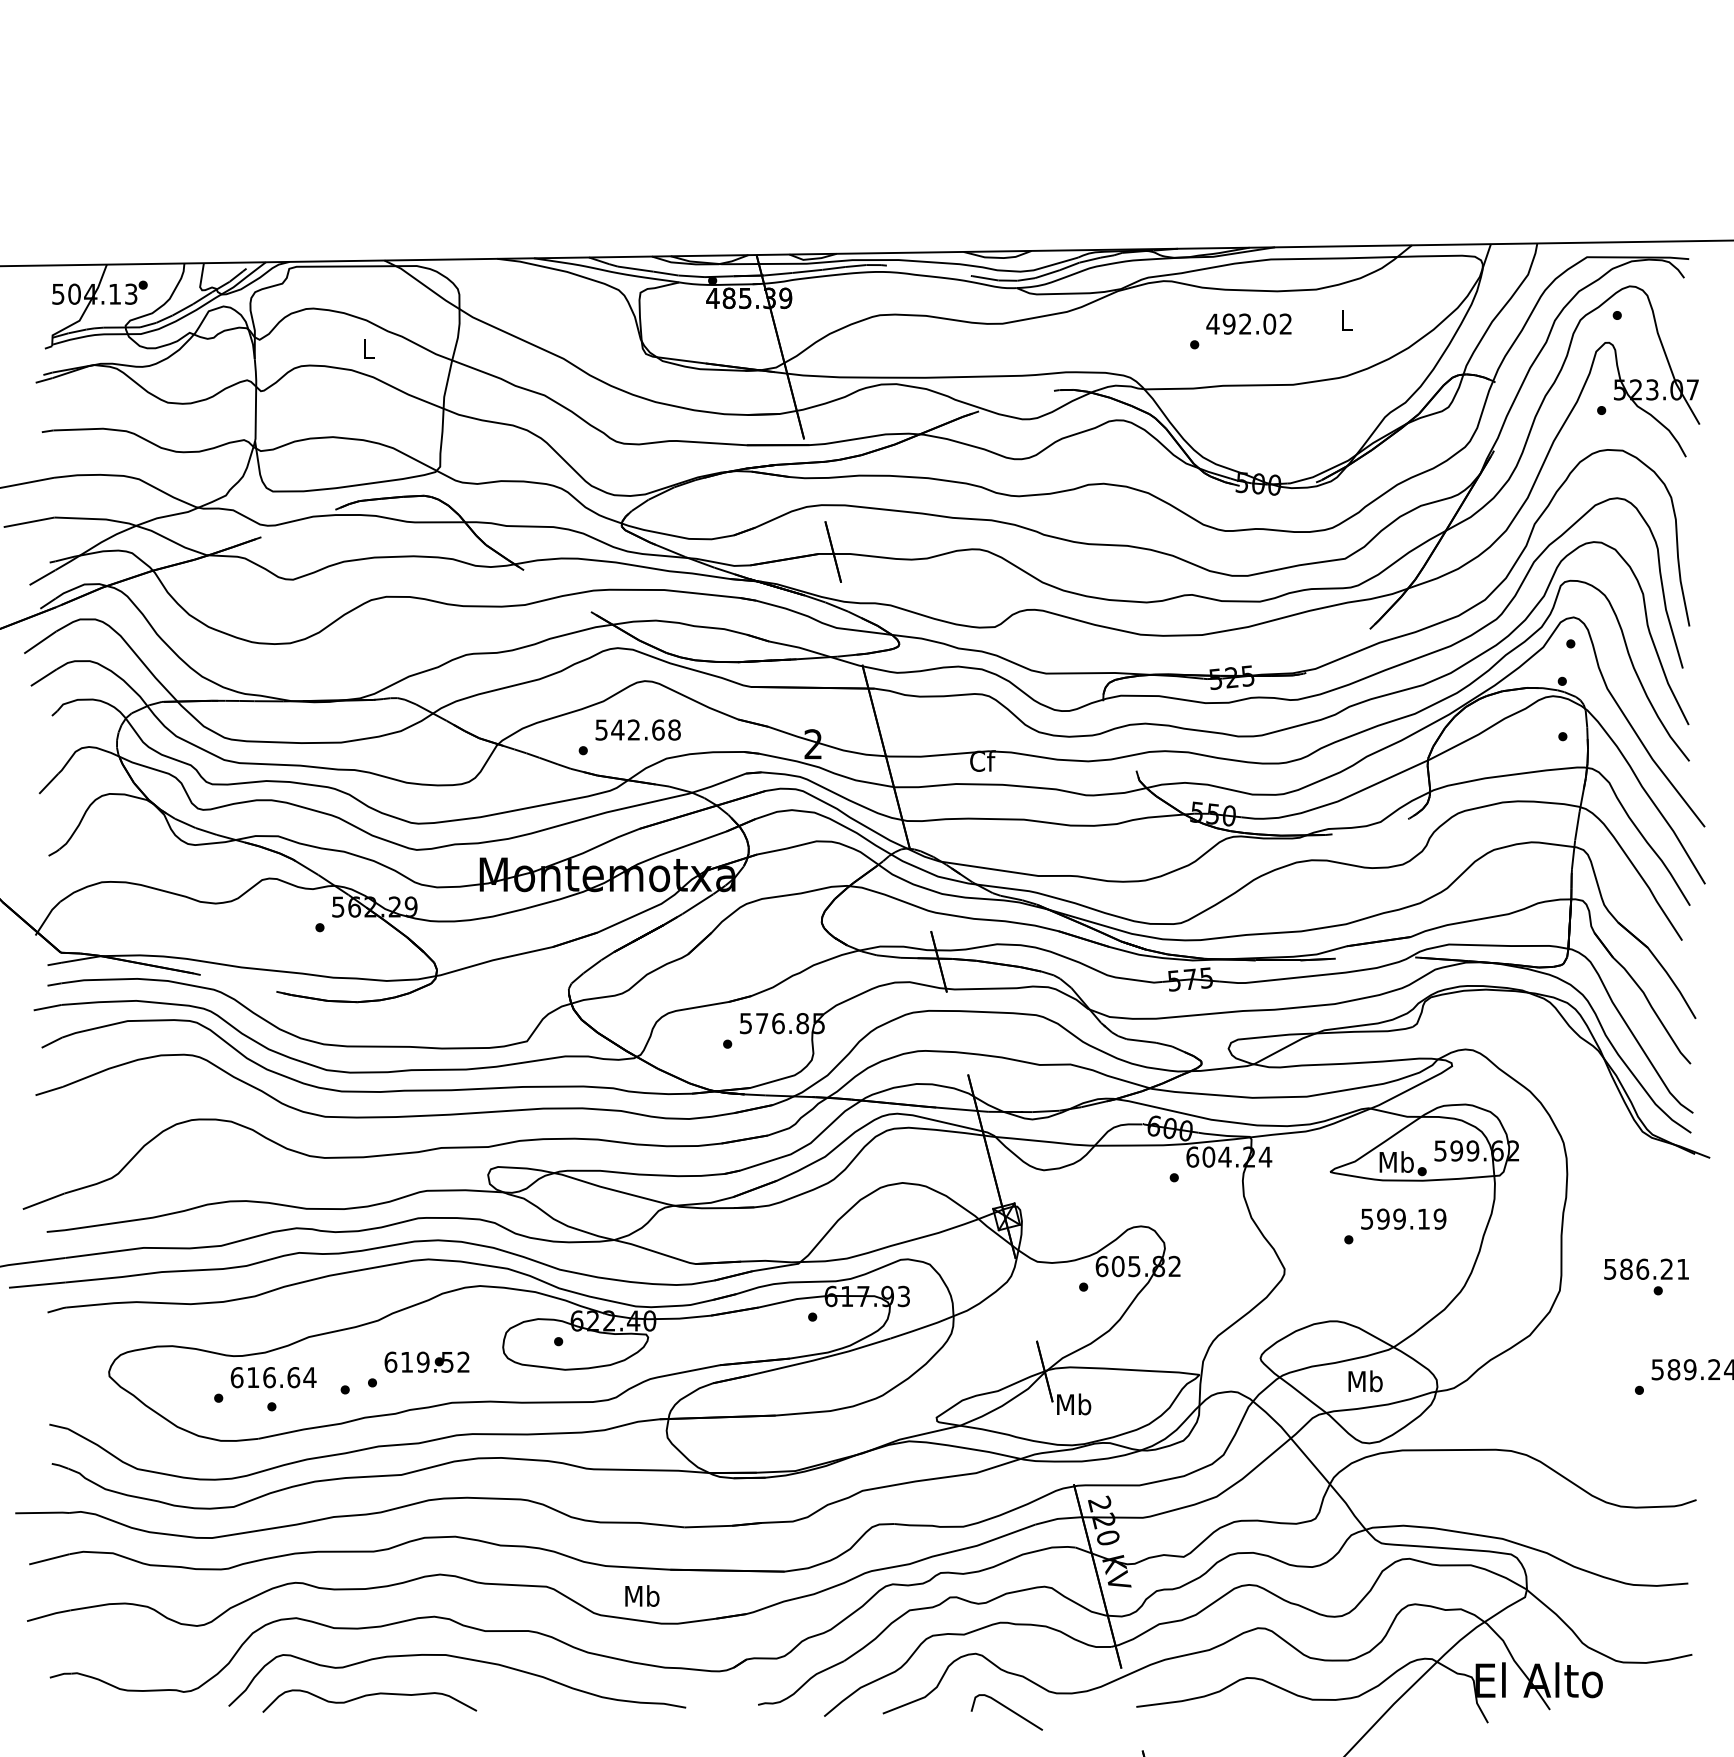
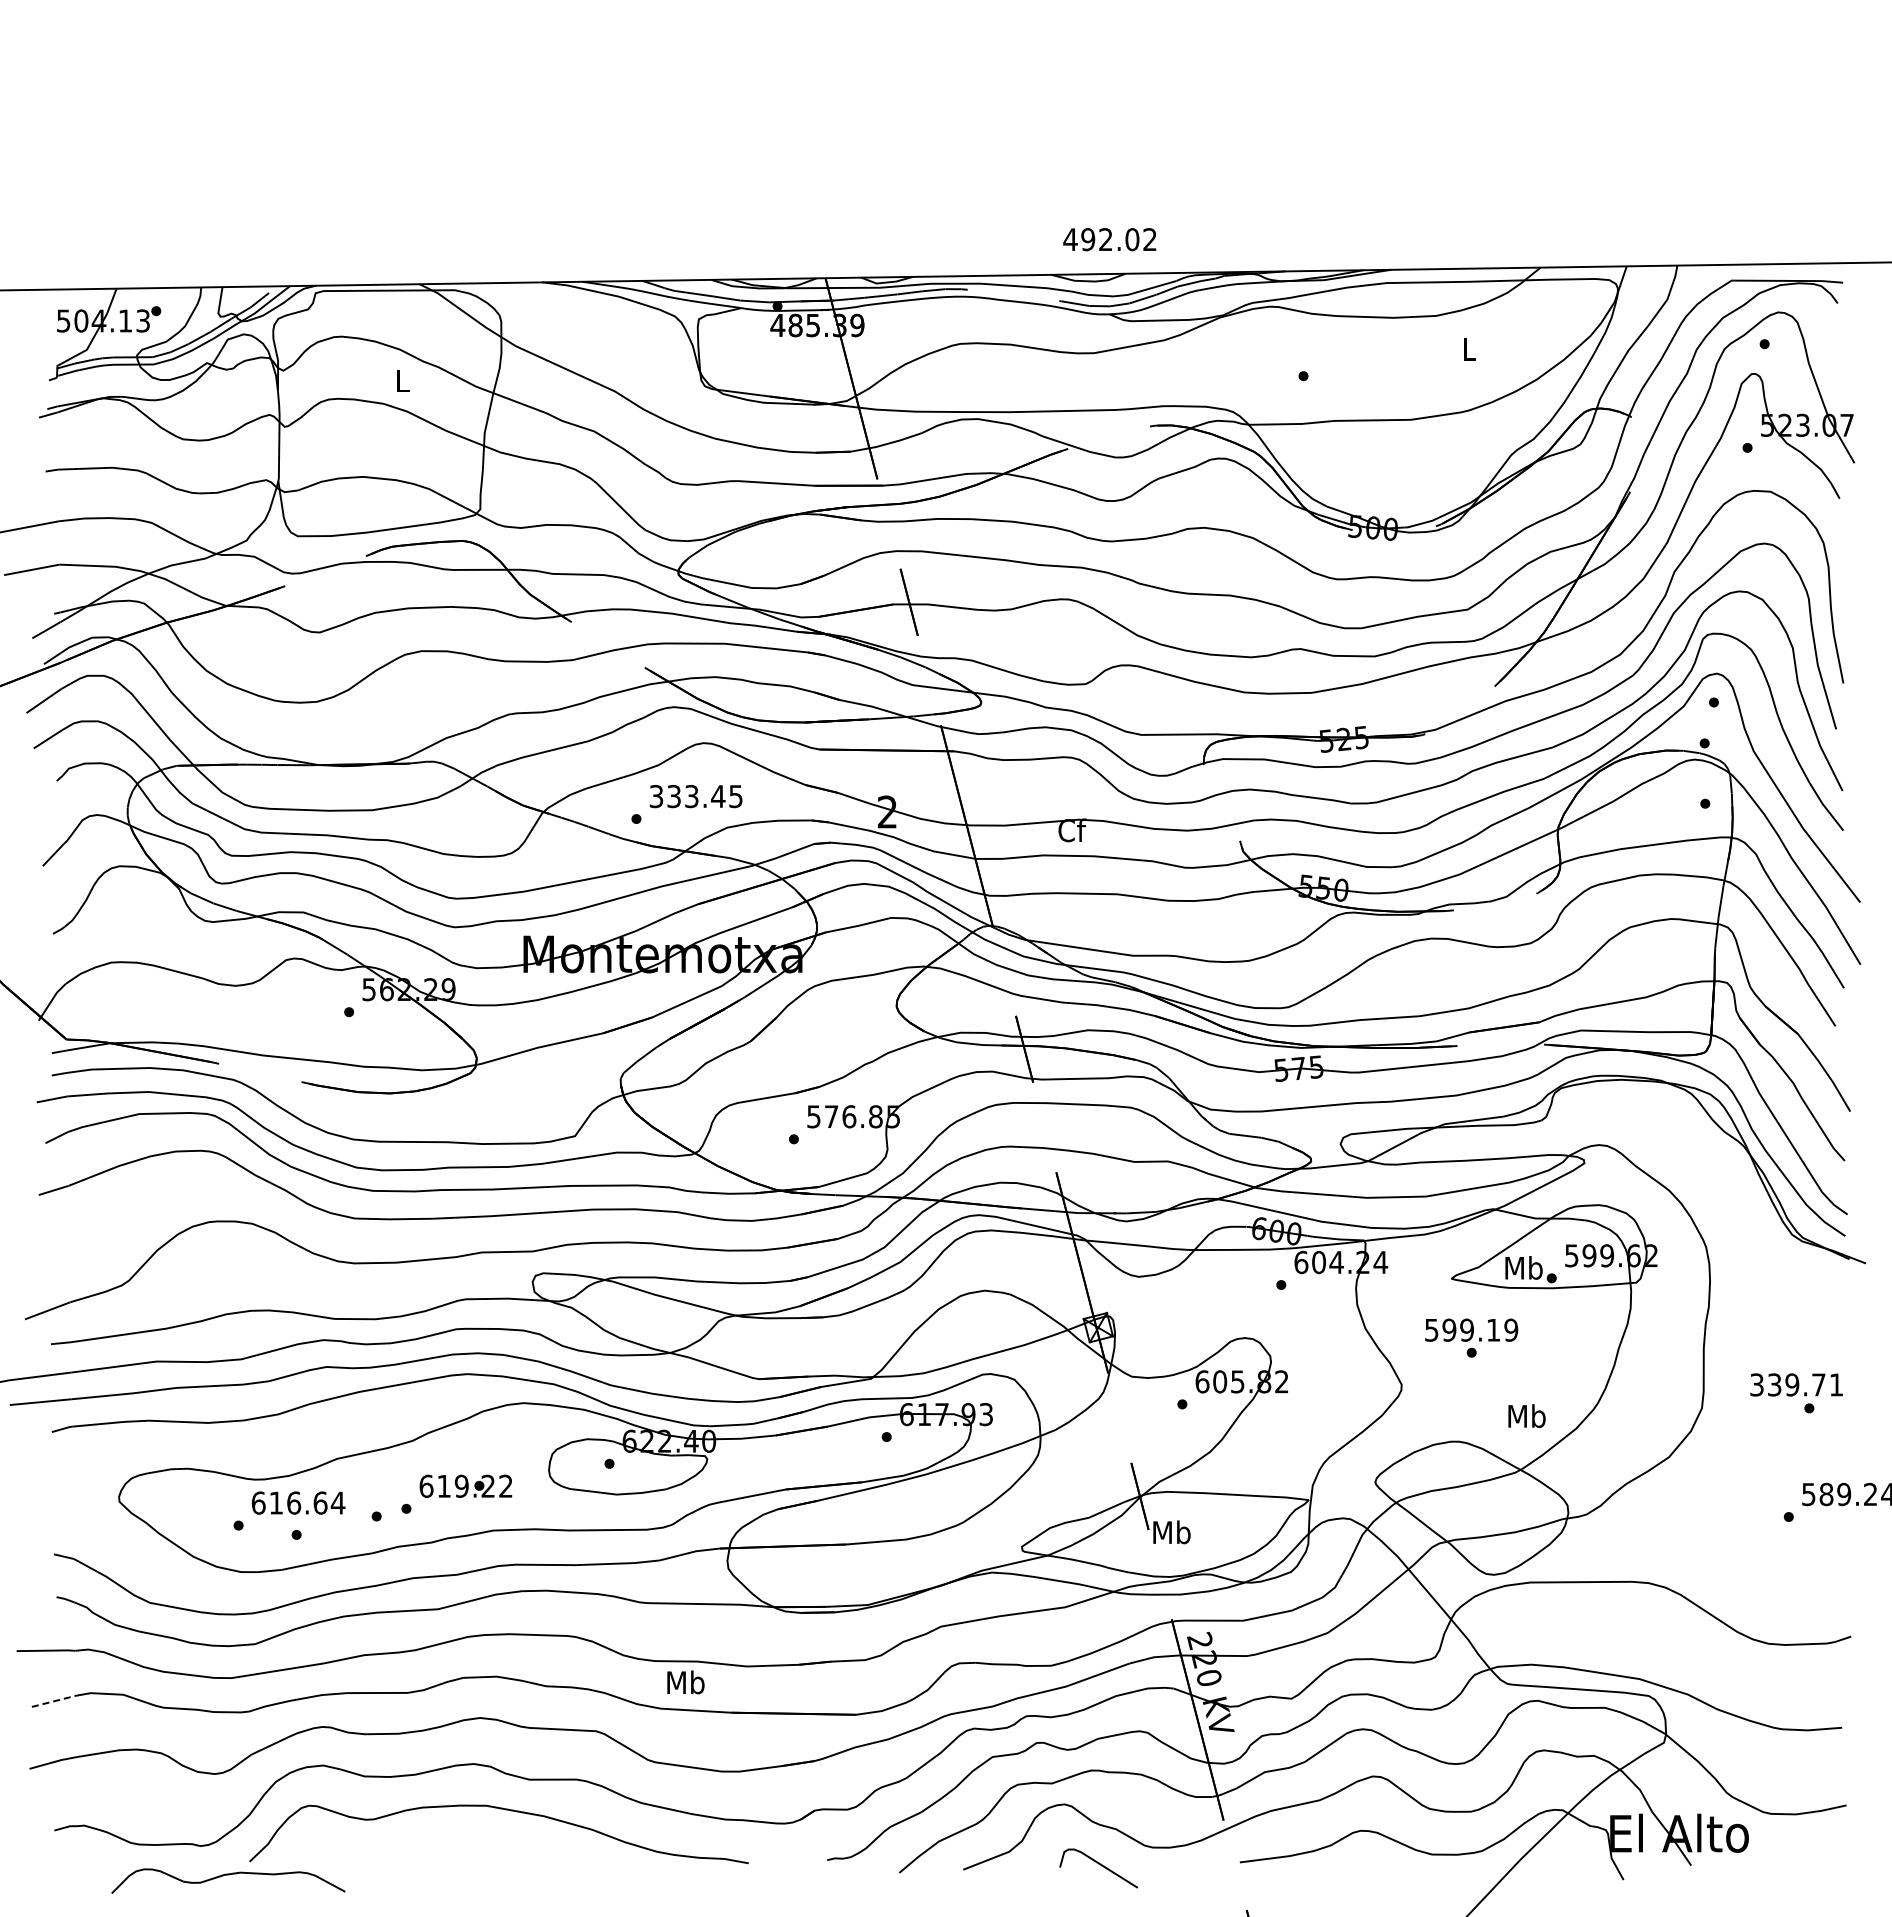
text: (1248, 324) -> (1109, 239), moved
text: (638, 730) -> (696, 796), 542.68 -> 333.45
text: (1403, 1218) -> (1471, 1329), moved
text: (1639, 1268) -> (1788, 1384), 586.21 -> 339.71
text: (446, 1361) -> (487, 1485), 619.52 -> 619.22
text: (1365, 1380) -> (1526, 1415), moved
line: (49, 1559) -> (53, 1701), solid -> dashed
text: (641, 1596) -> (685, 1682), moved
curve: (369, 1696) -> (228, 1875), moved

